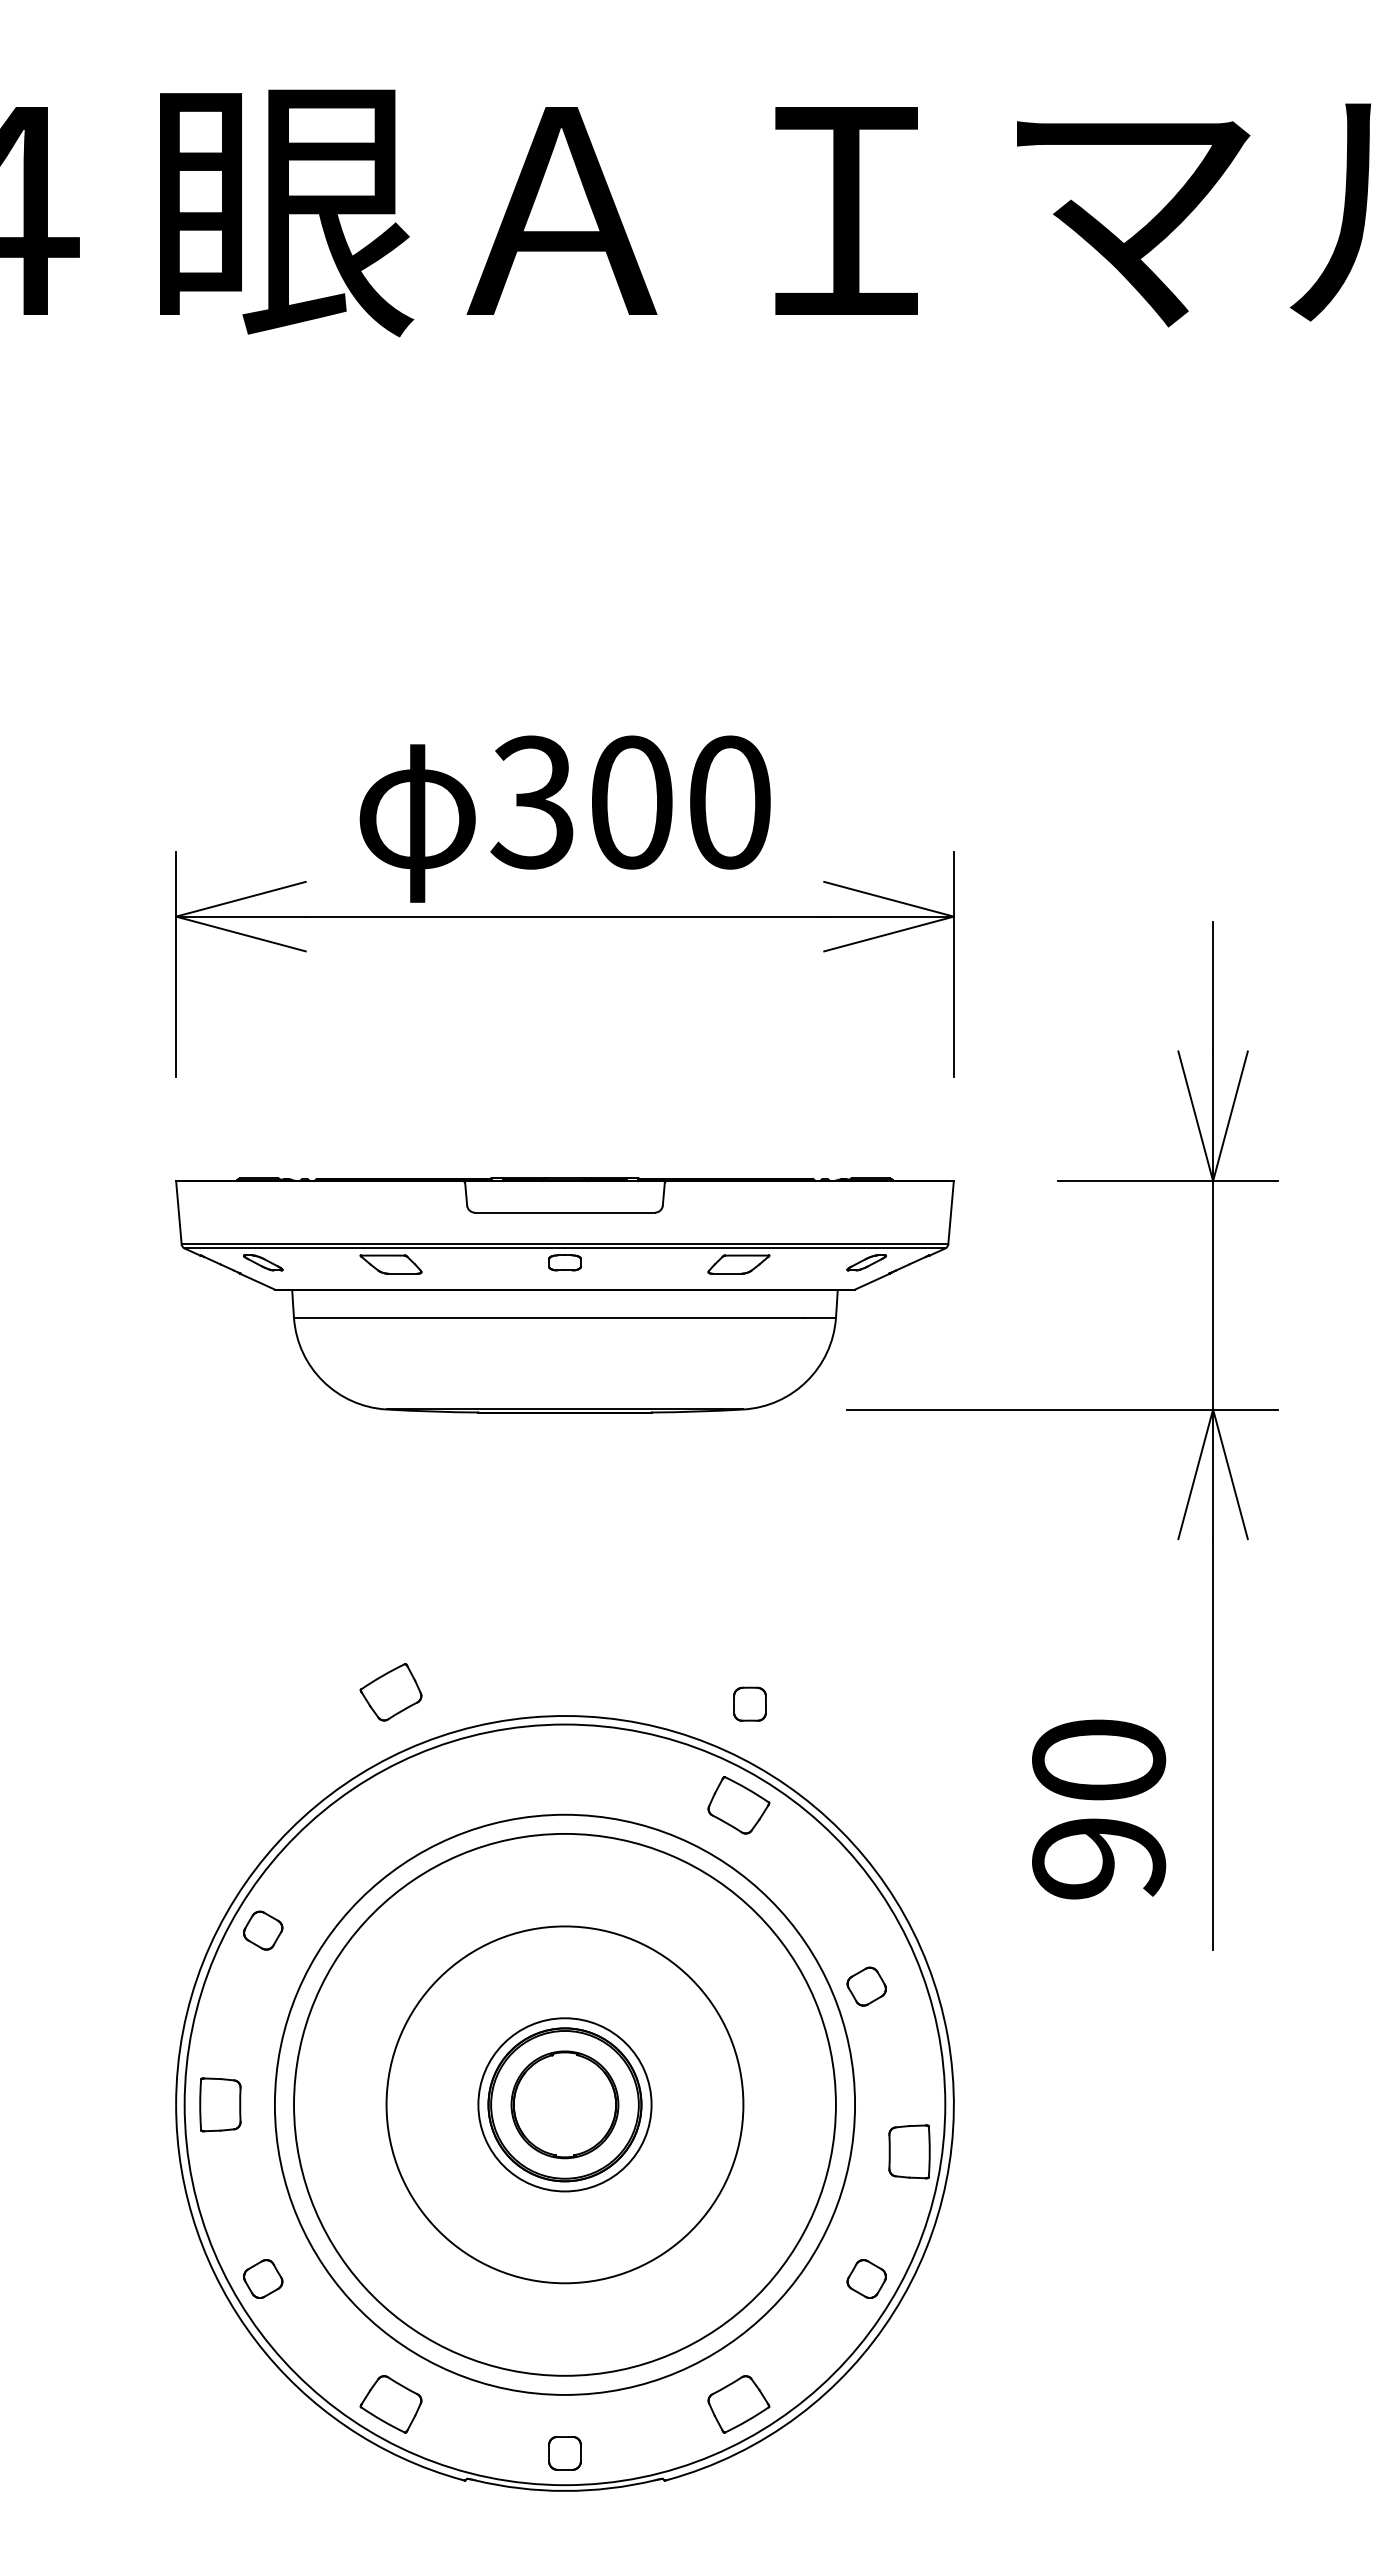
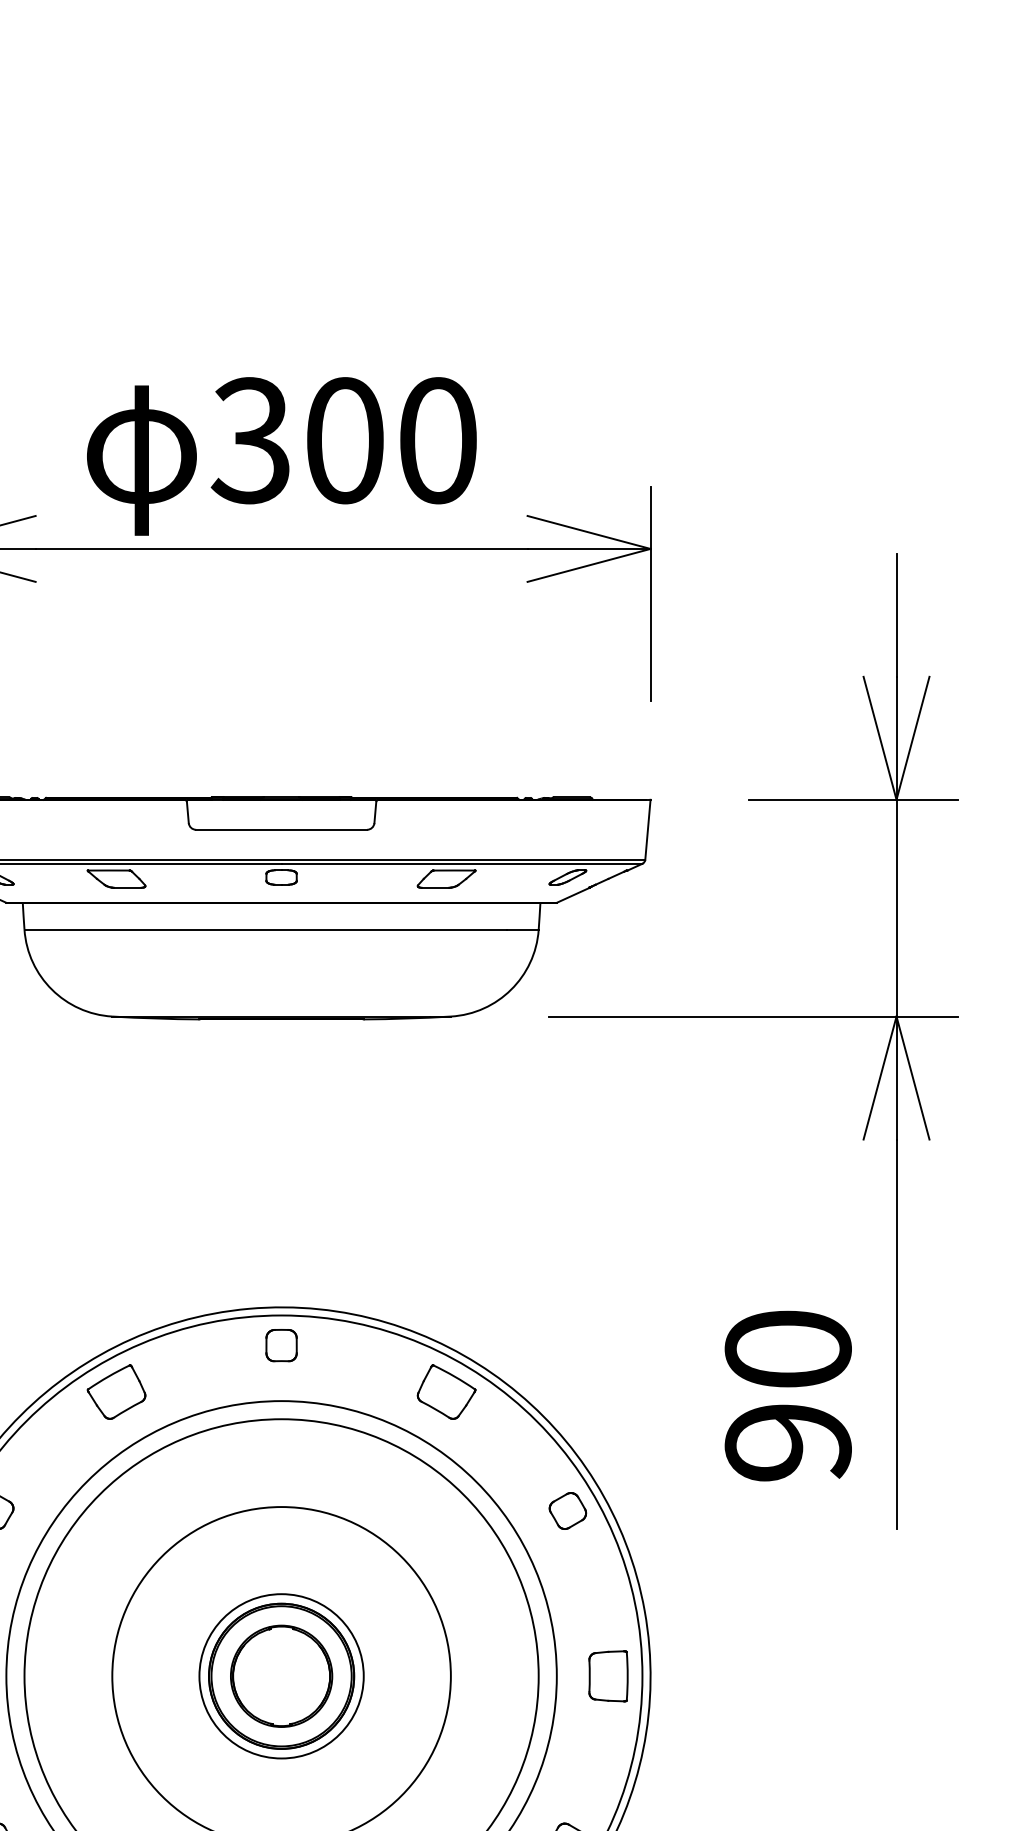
part: (390, 1692) -> (116, 1392), moved
part: (749, 1703) -> (281, 1344), moved
part: (866, 1986) -> (567, 1510), moved
part: (909, 2151) -> (608, 1675), moved

